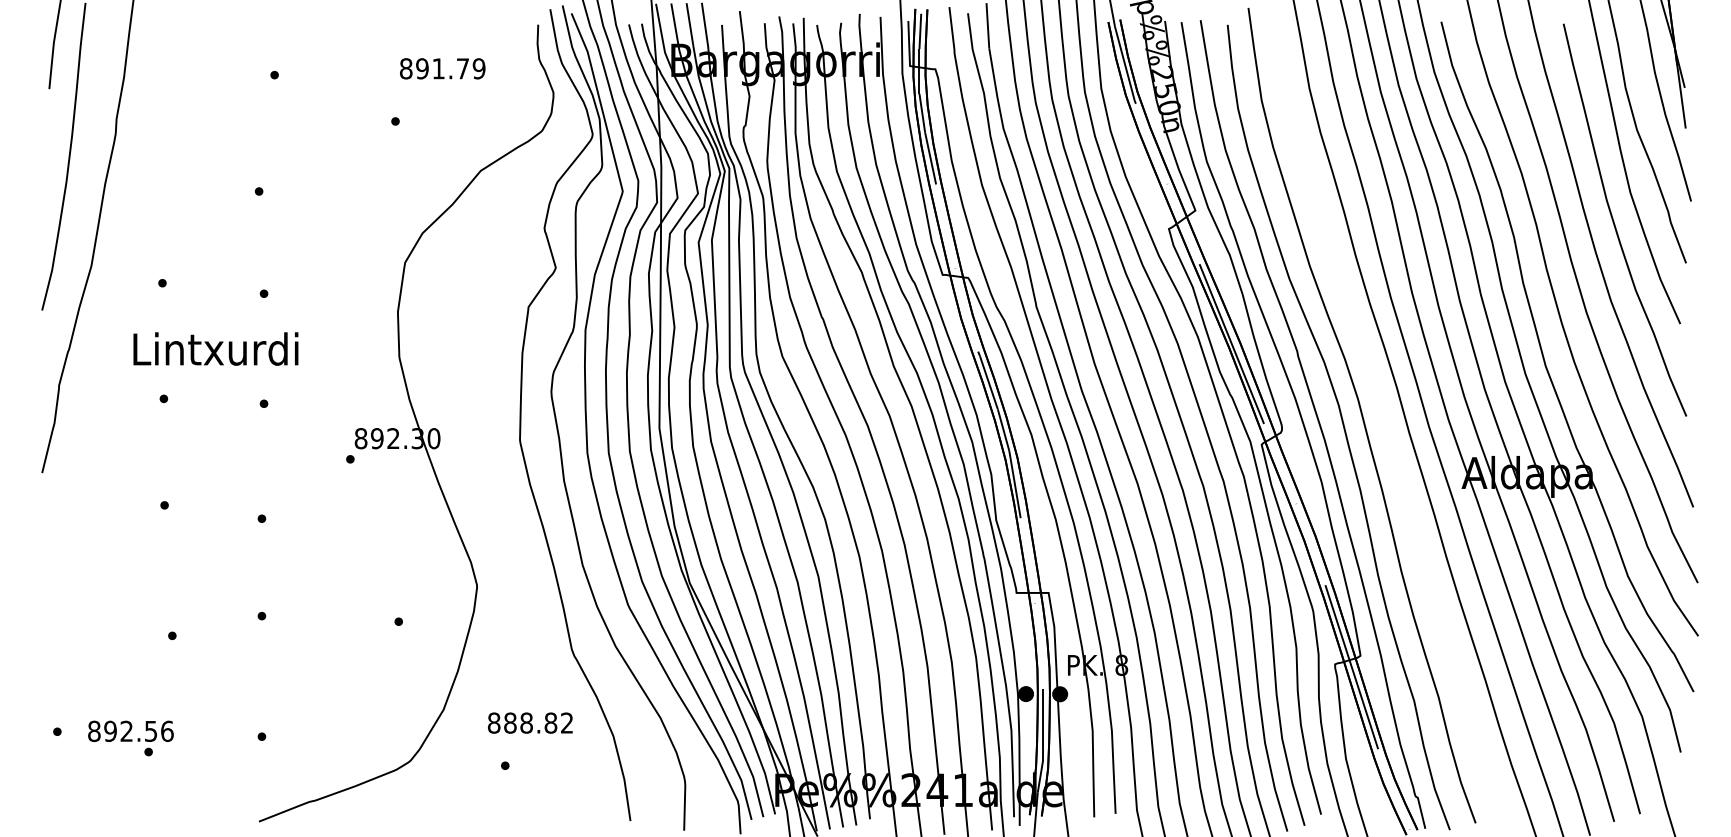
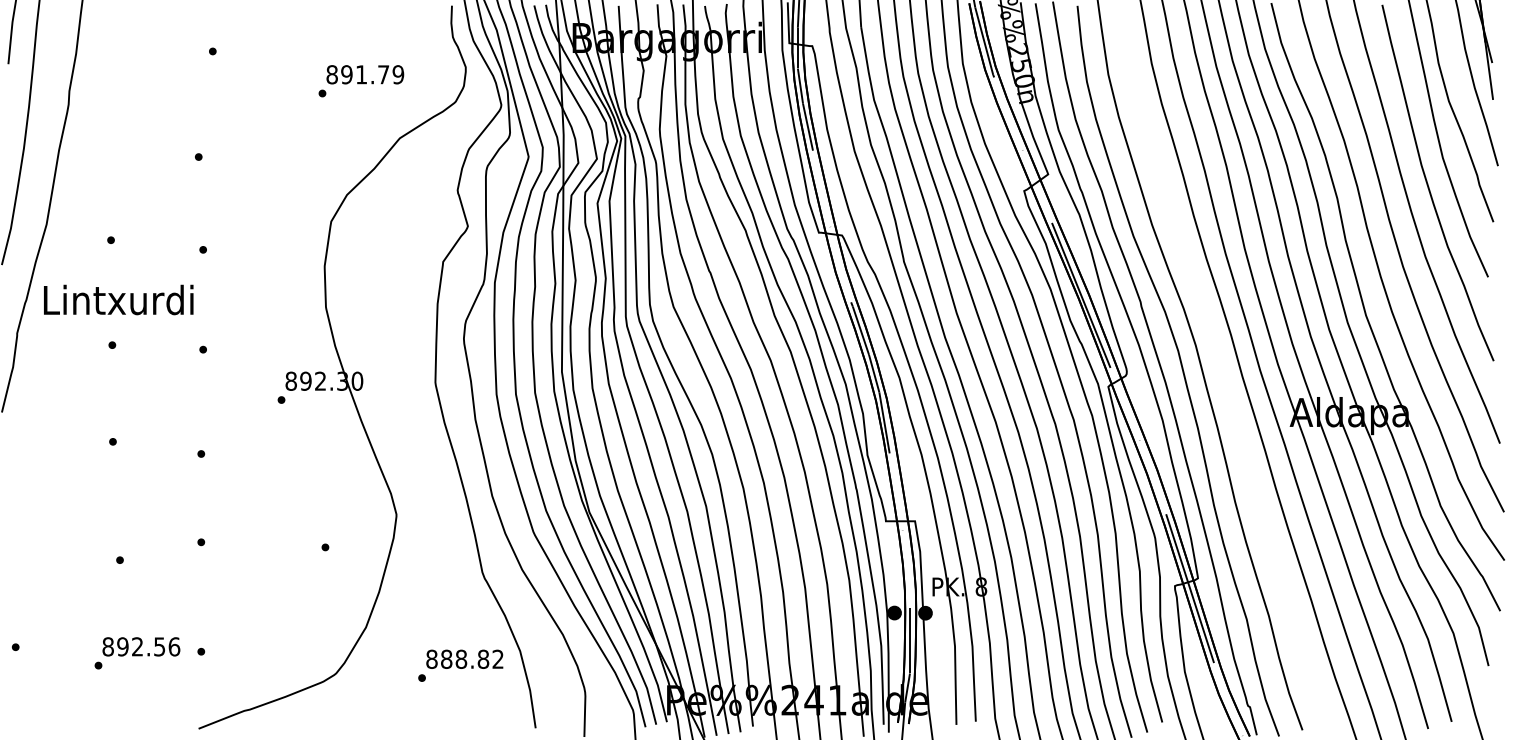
text: (442, 68) -> (365, 74), moved
text: (215, 348) -> (118, 299), moved
text: (530, 722) -> (464, 658), moved
text: (130, 730) -> (141, 646), moved

